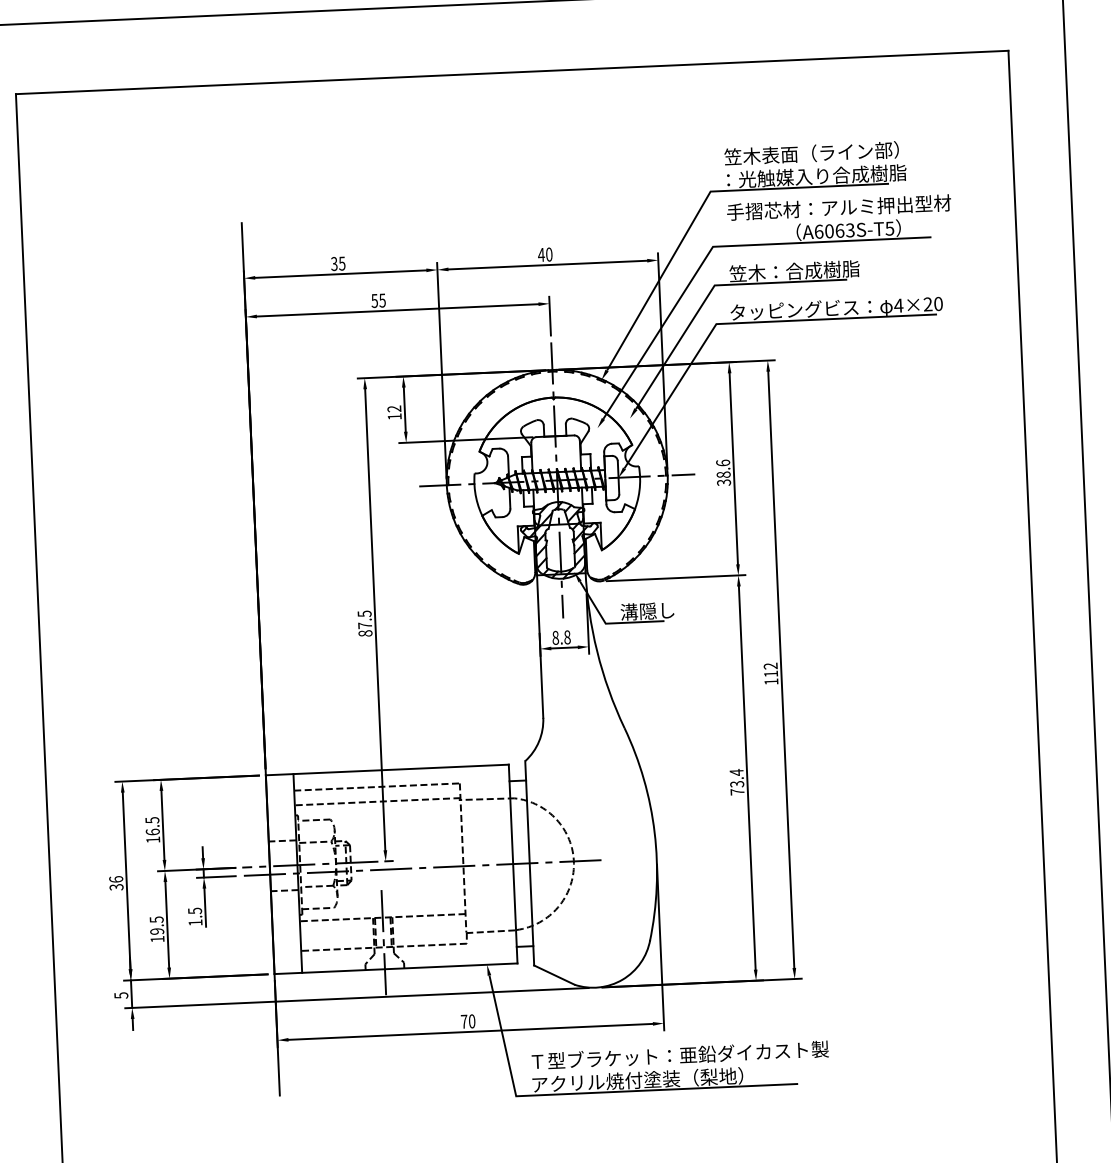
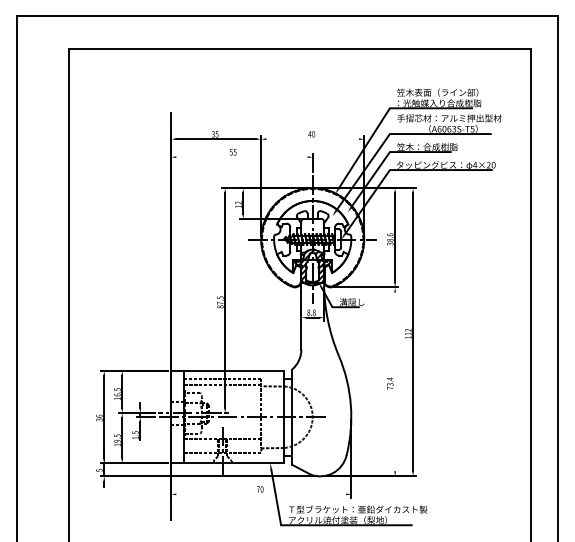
line: (547, 265) -> (312, 139), removed
line: (396, 311) -> (241, 157), removed
line: (748, 777) -> (395, 381), removed
line: (471, 1032) -> (261, 494), removed

